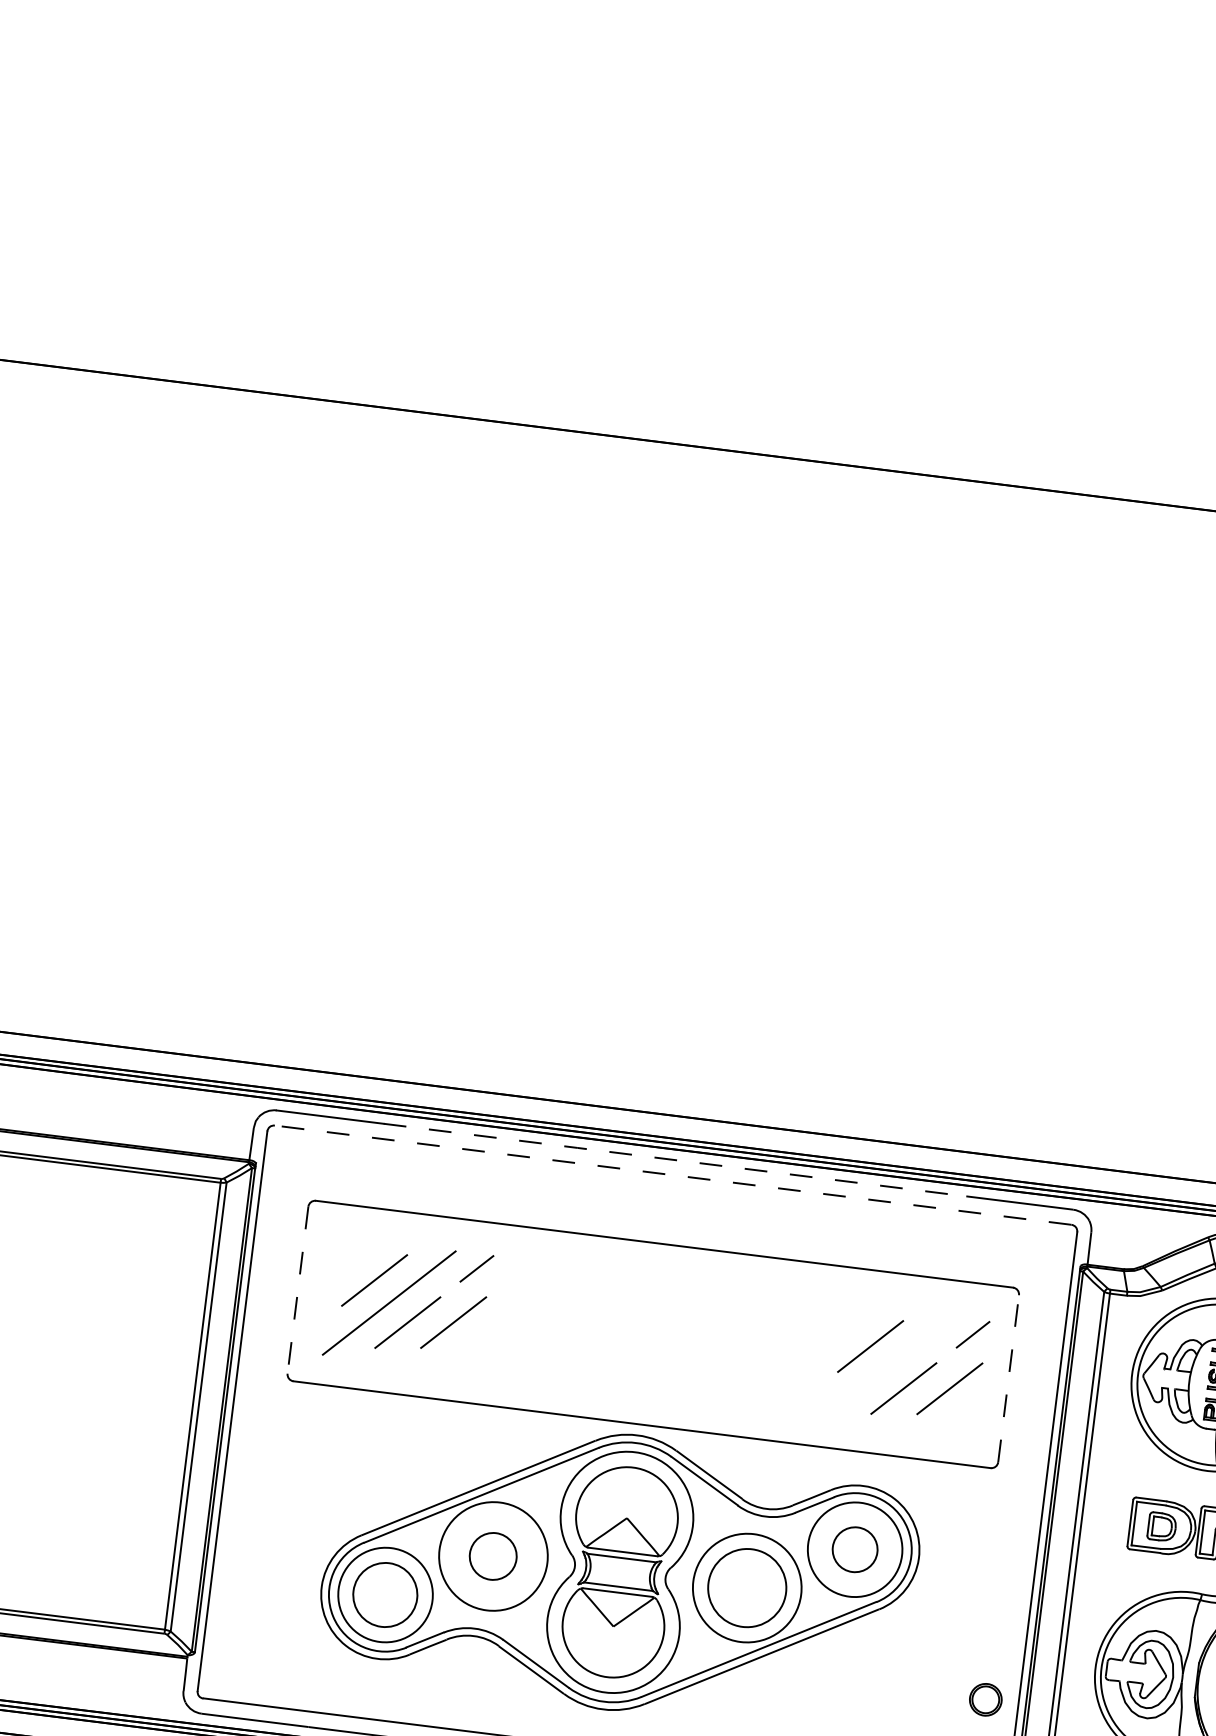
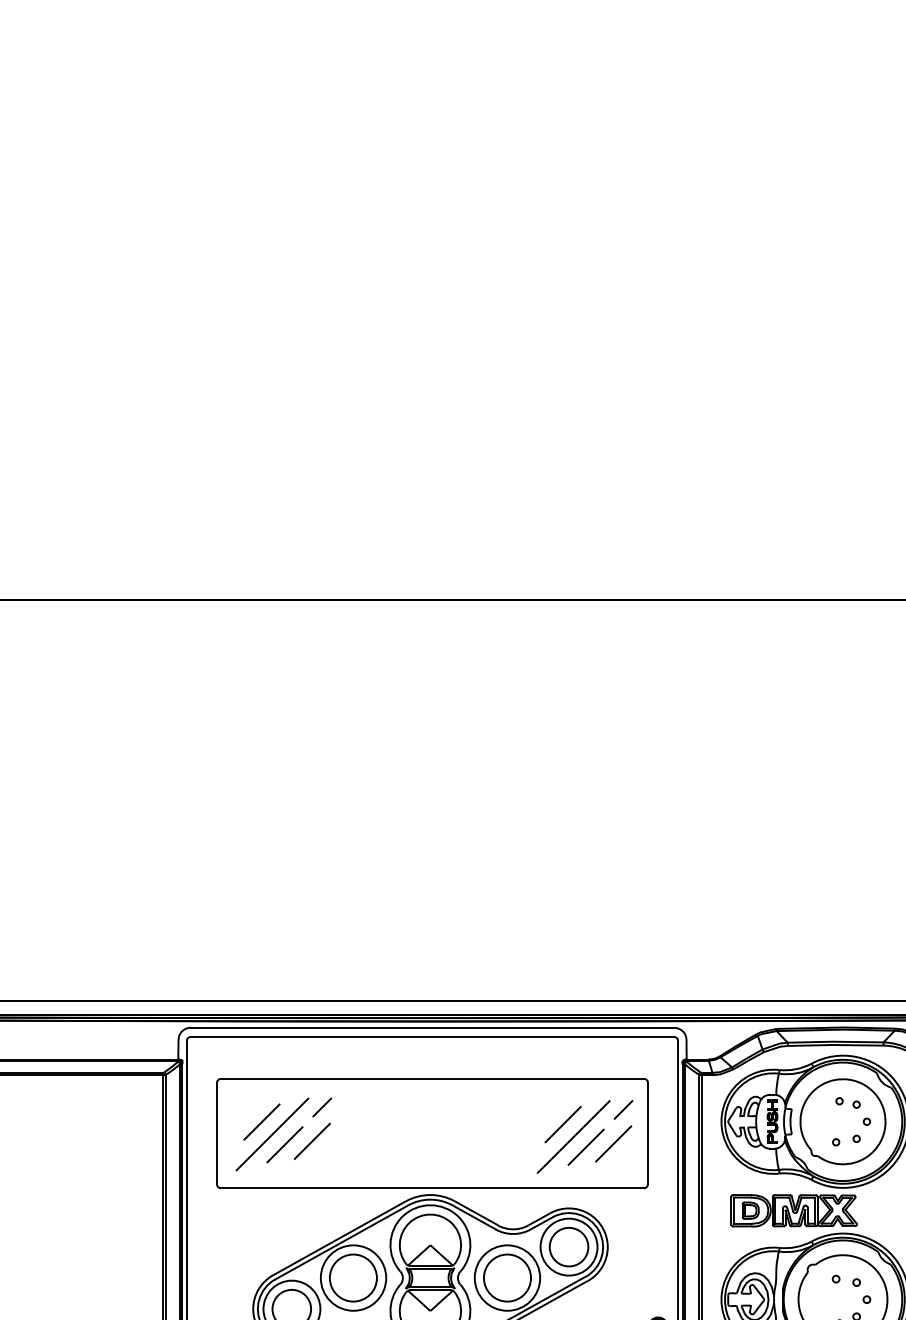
line: (675, 1159) -> (432, 1027), dashed -> solid
line: (673, 1174) -> (432, 1036), dashed -> solid
line: (297, 1289) -> (216, 1133), dashed -> solid
line: (885, 1368) -> (573, 1136), added
line: (1009, 1378) -> (648, 1133), dashed -> solid
circle: (854, 1548) -> (568, 1246), size x1.43
circle: (491, 1555) -> (352, 1277), size x1.67

